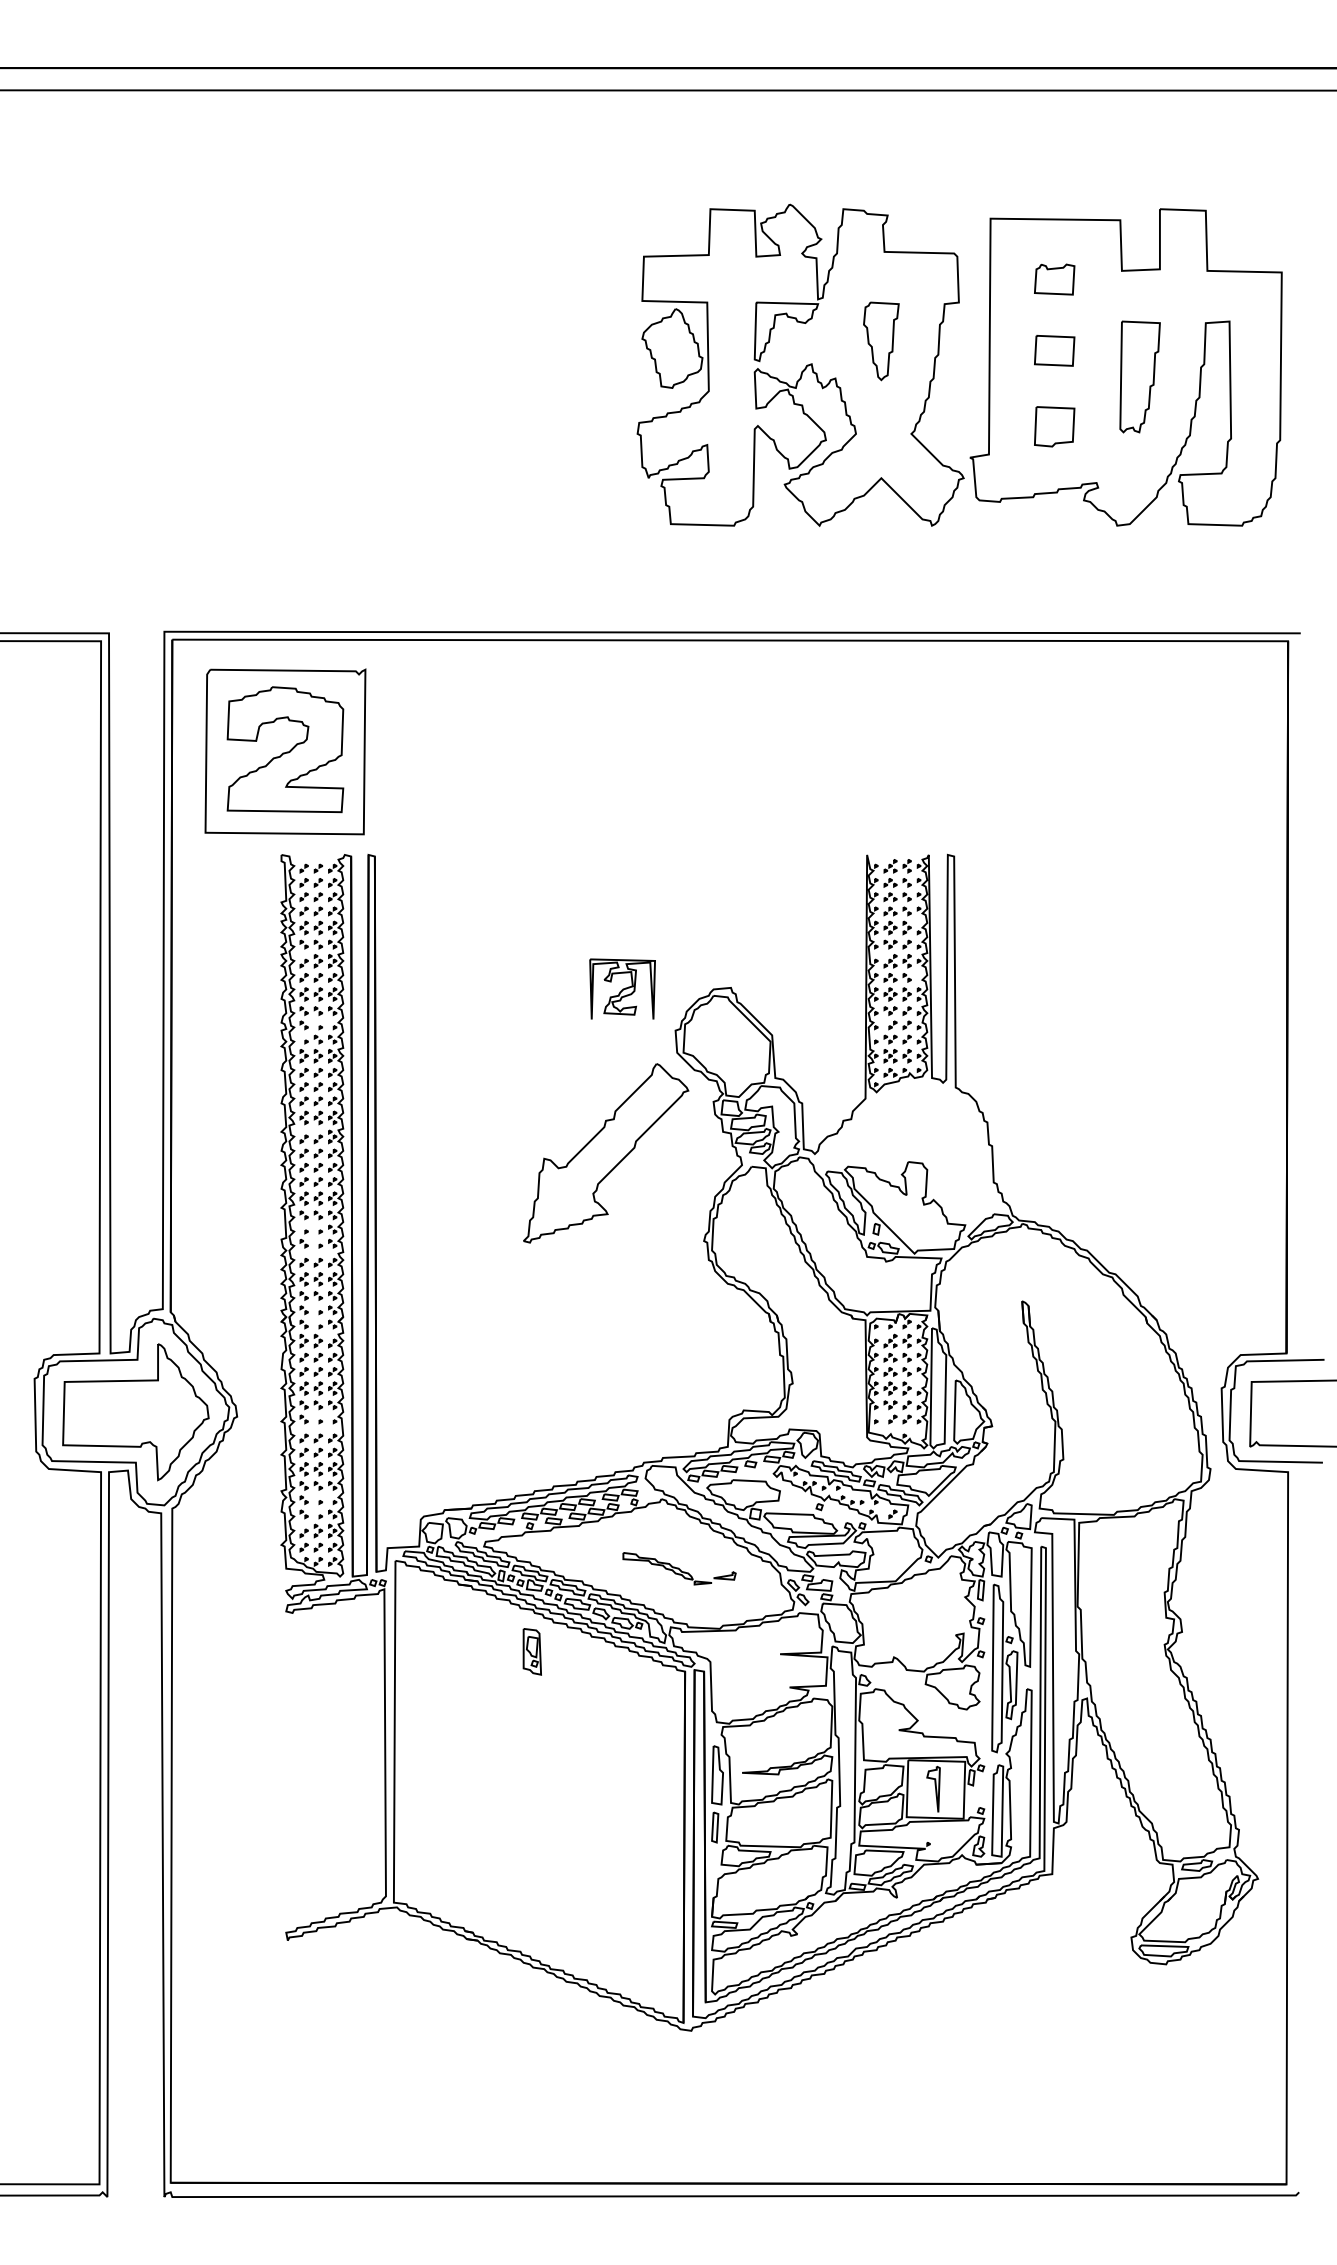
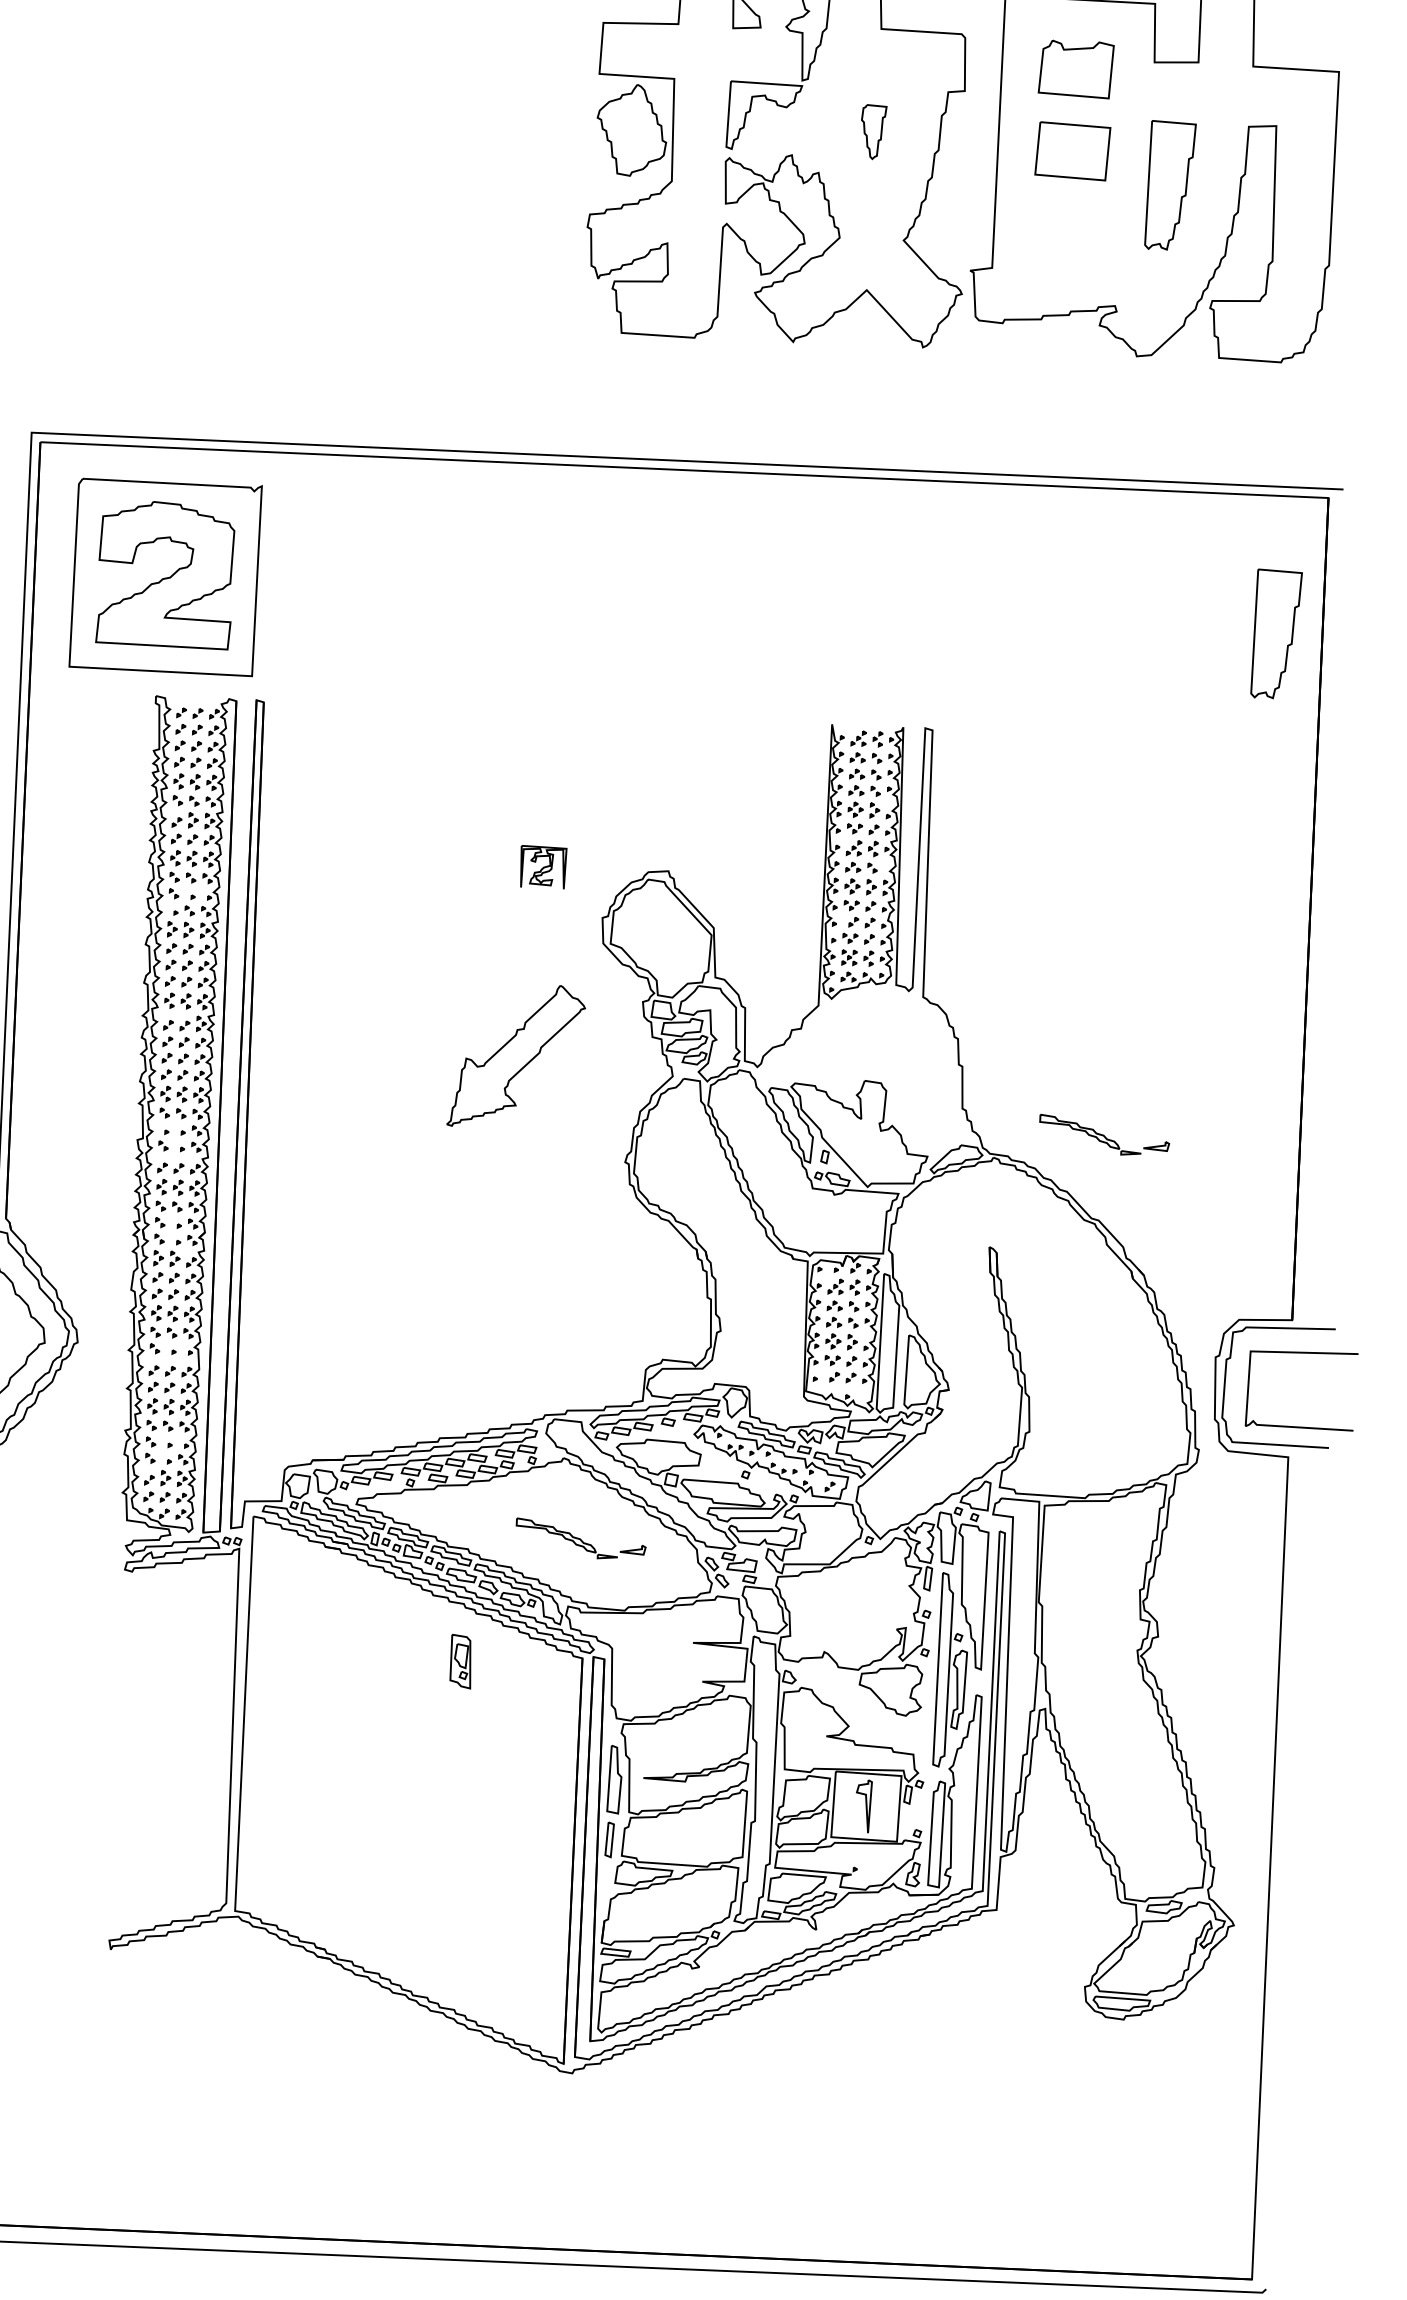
part: (1054, 279) -> (1076, 69), size x1.6
part: (881, 341) -> (873, 132), size x0.6
part: (1054, 350) -> (1072, 151), size x1.6
part: (1054, 426) -> (1069, 238), removed
part: (1247, 760) -> (1275, 633), added
part: (622, 988) -> (543, 866), size x0.6
part: (606, 1153) -> (516, 1056), size x0.7
part: (1117, 1200) -> (1104, 1135), added
part: (531, 1651) -> (460, 1661), moved

